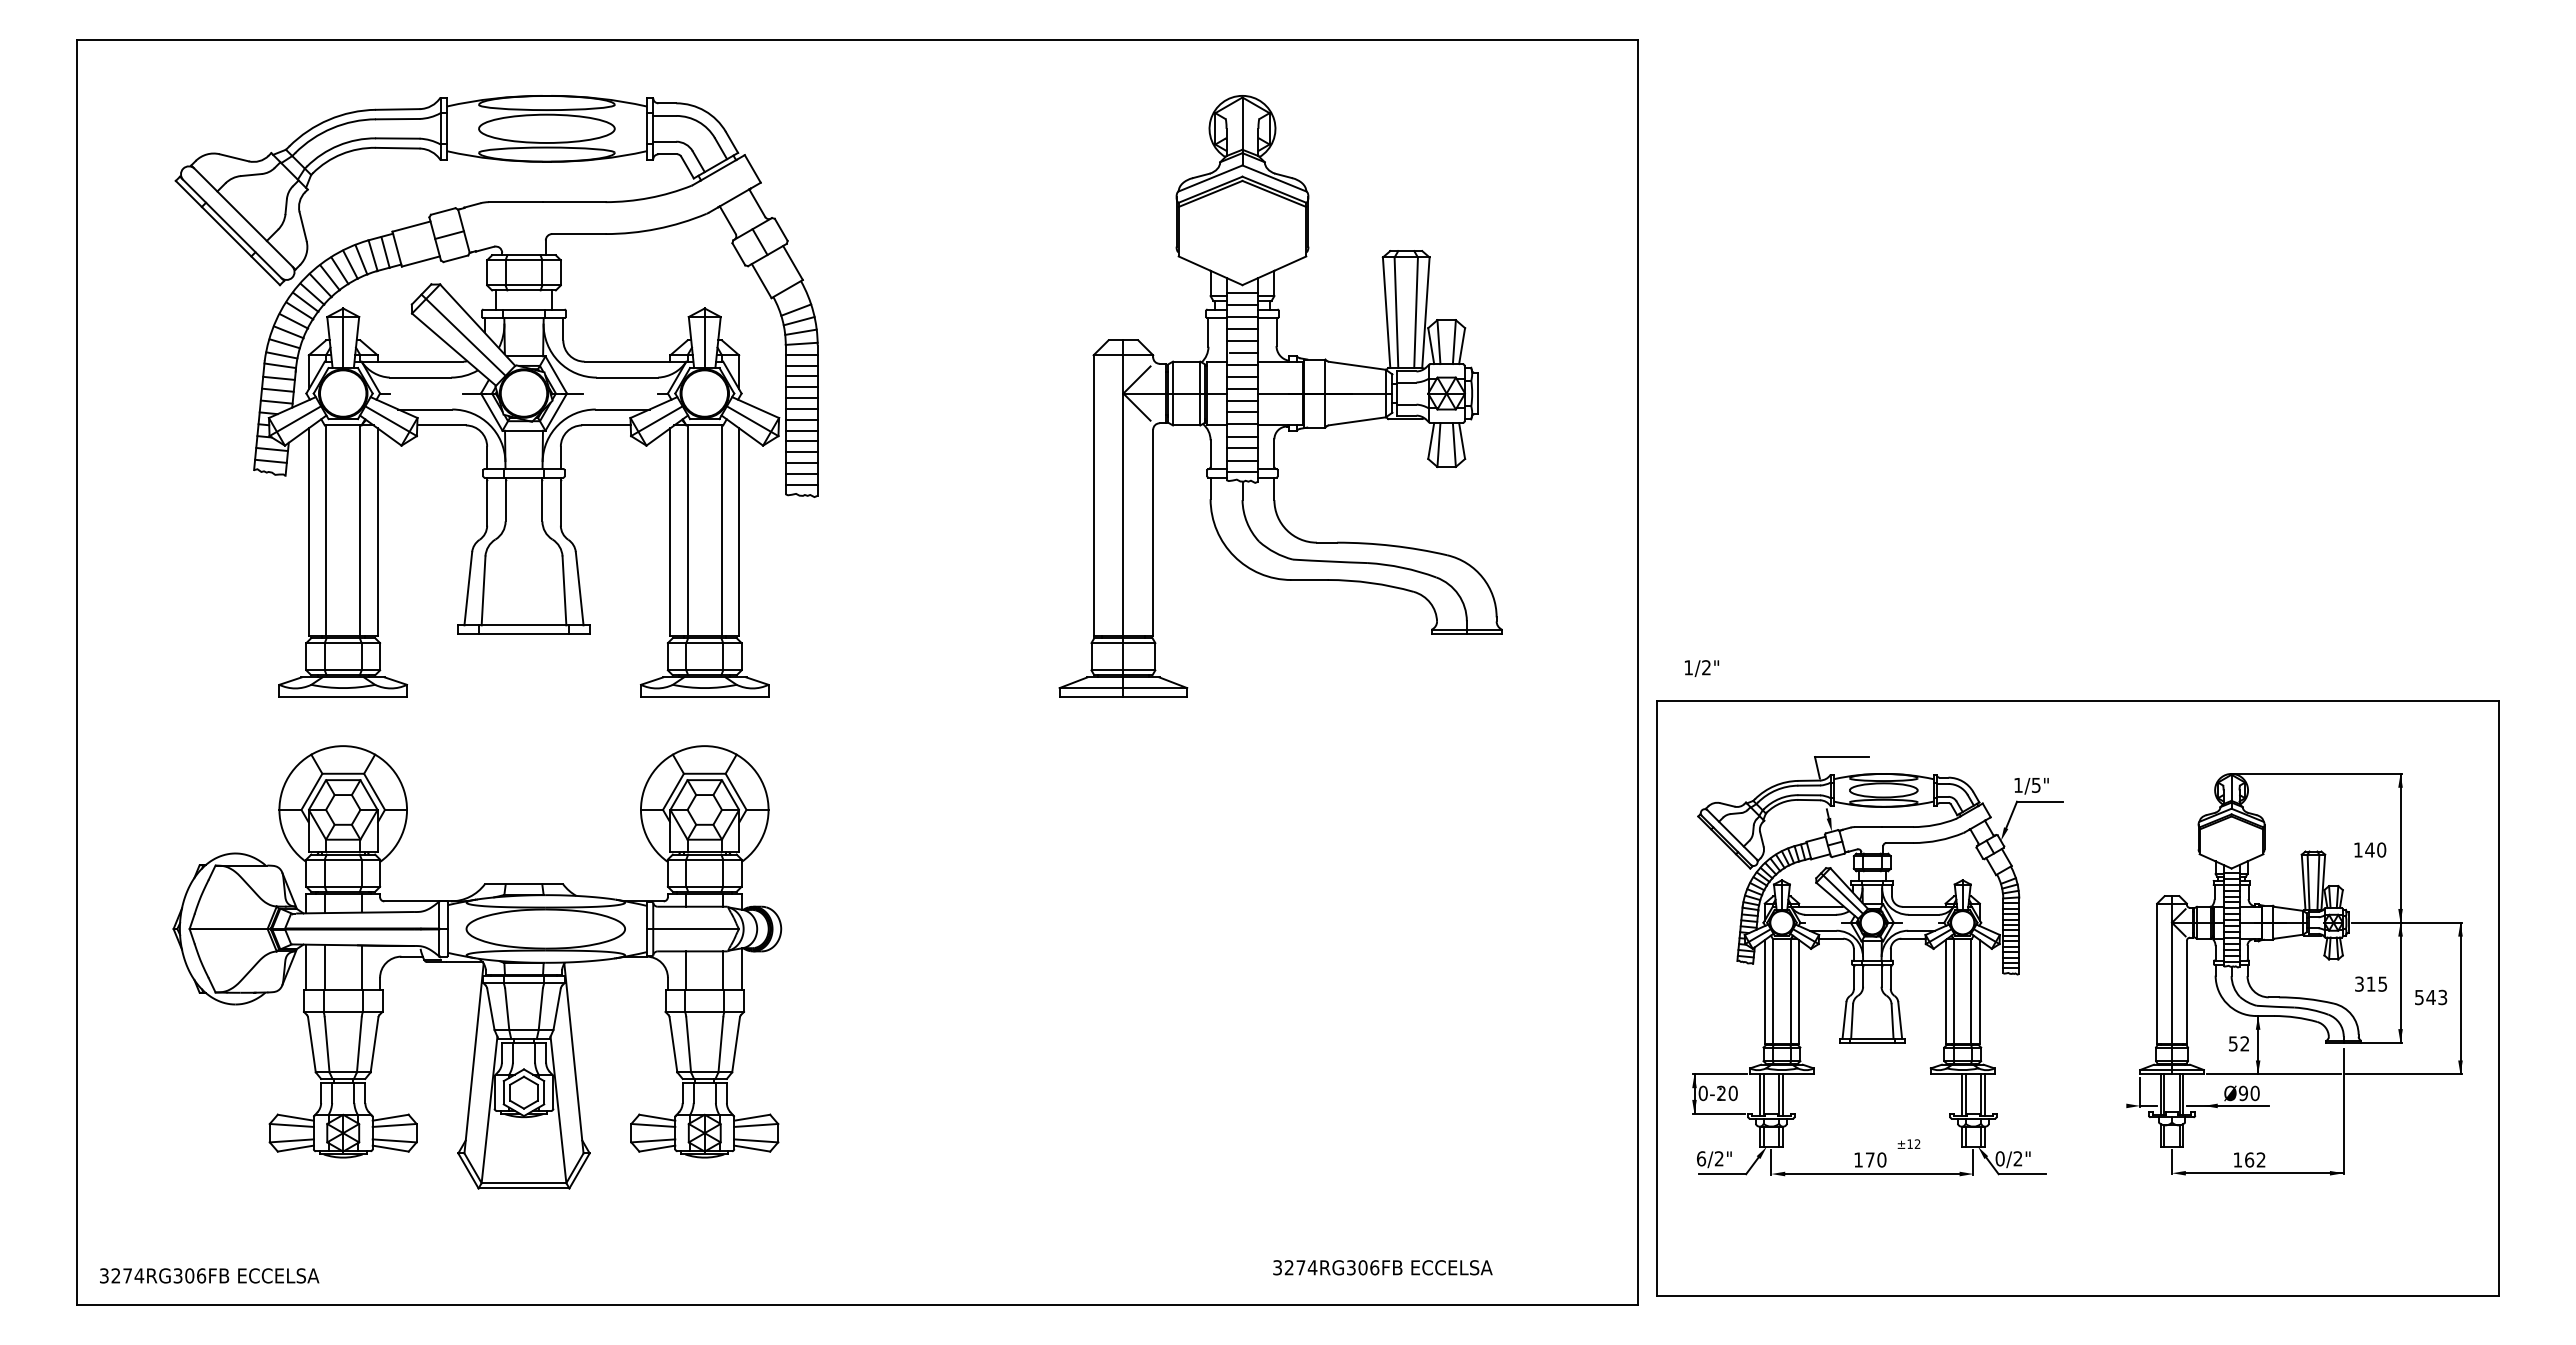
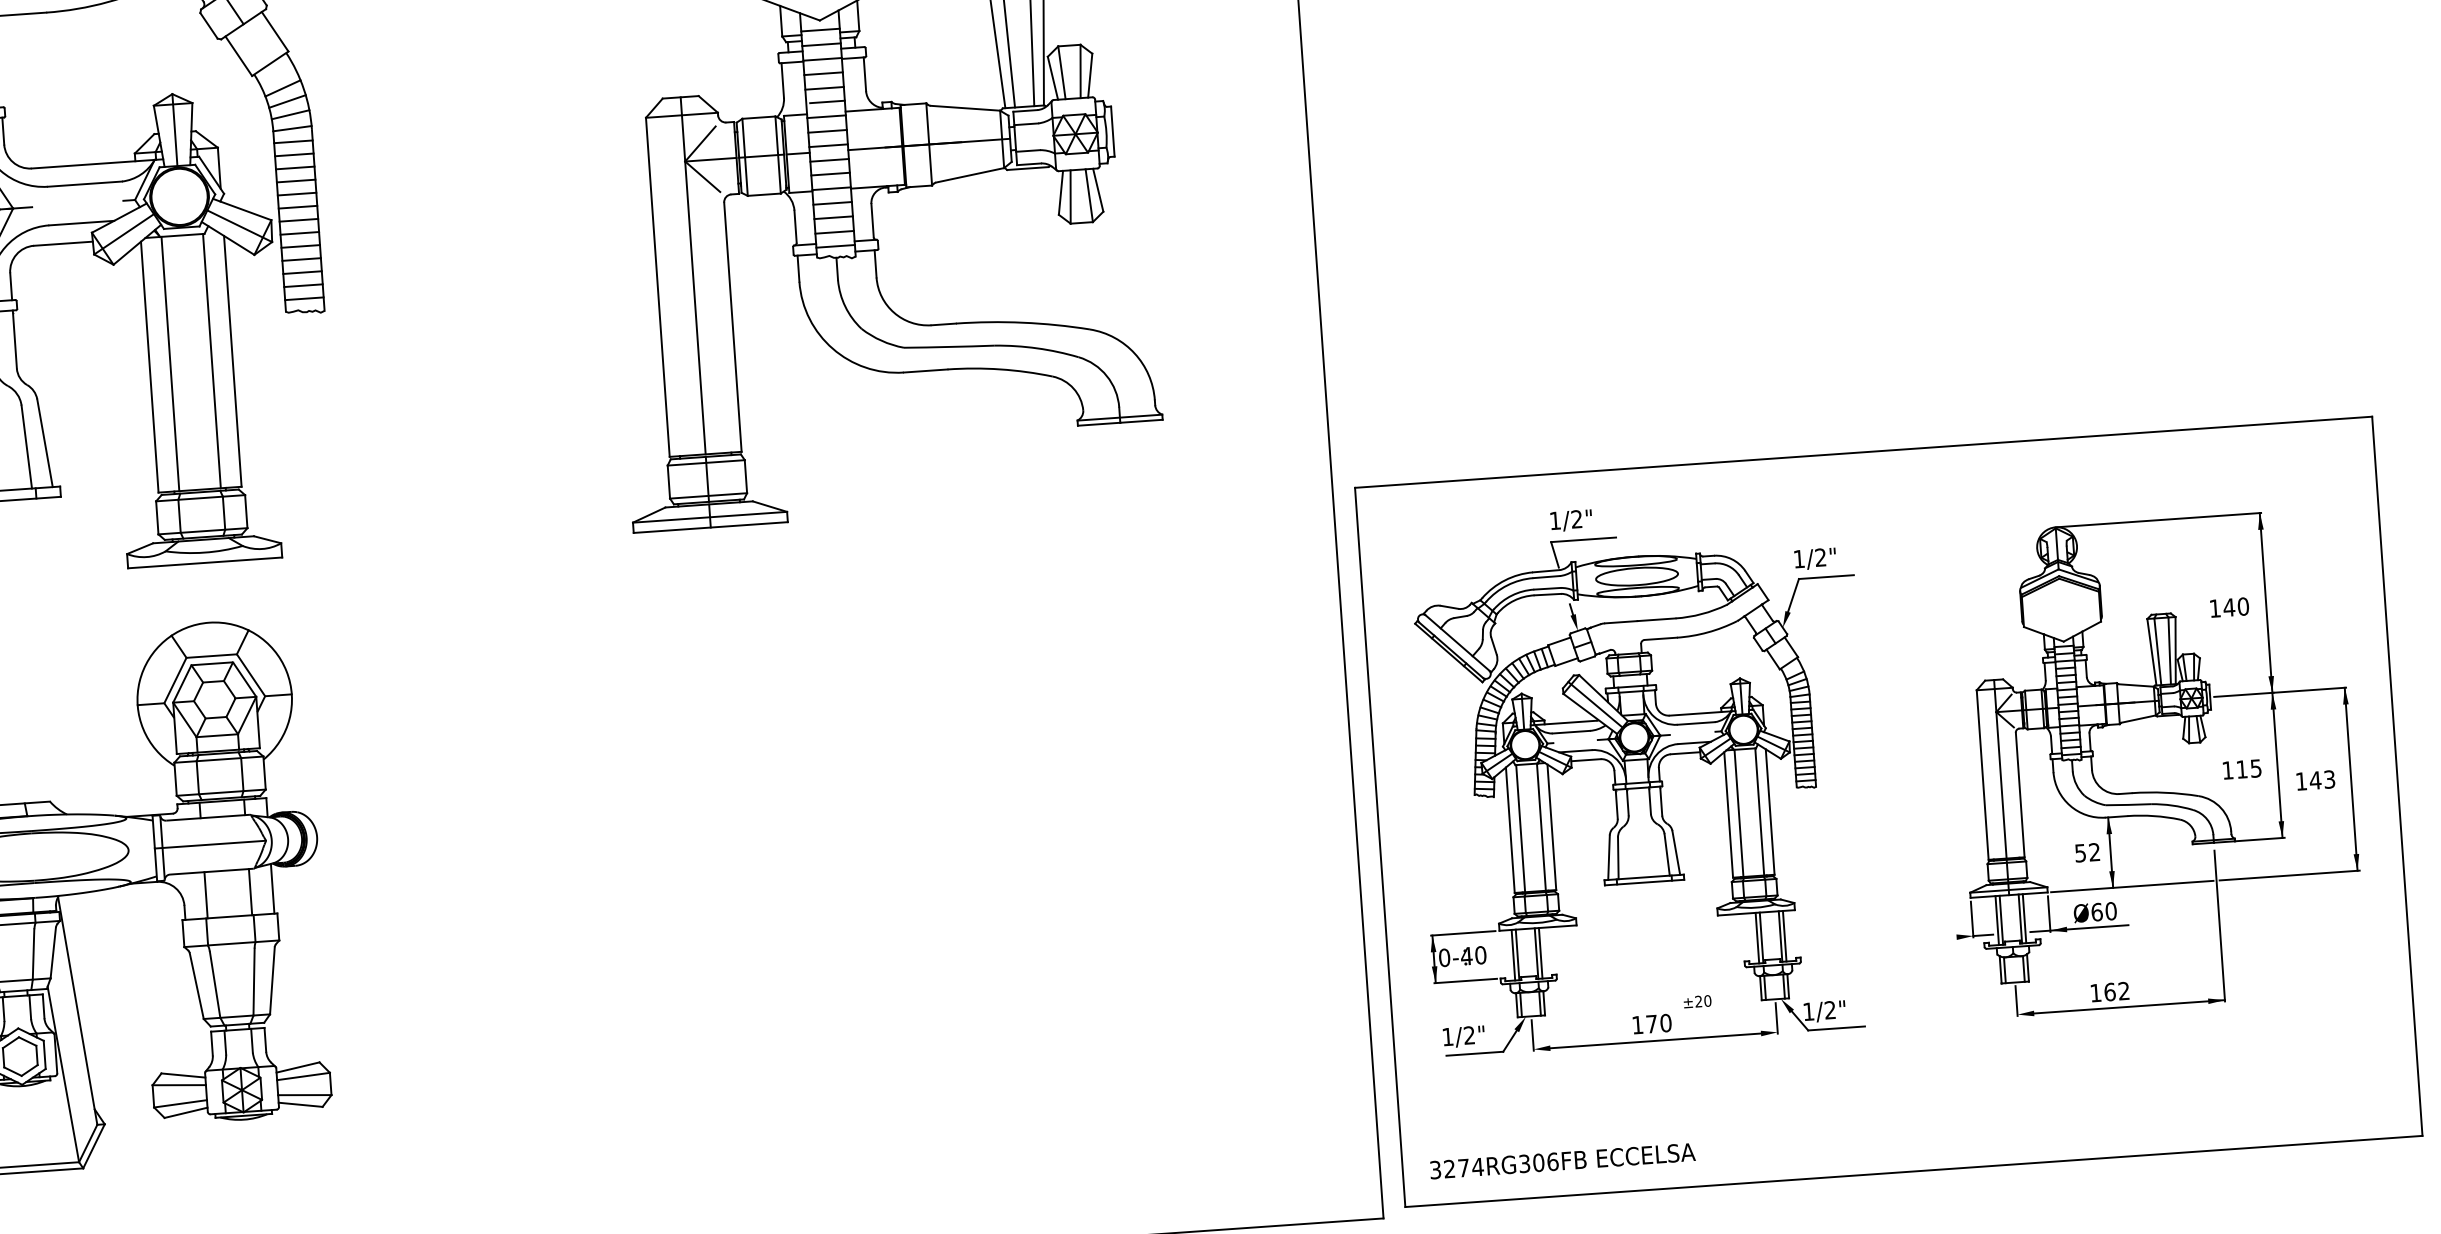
text: (1701, 668) -> (1570, 520), moved
text: (2036, 784) -> (1820, 556), 1/5" -> 1/2"
text: (2359, 983) -> (2227, 769), 315 -> 115
text: (2419, 997) -> (2301, 781), 543 -> 143
text: (1721, 1092) -> (1466, 955), 0-20 -> 0-40
line: (2203, 1092) -> (2048, 914), added
text: (2243, 1093) -> (2097, 912), Ø90 -> Ø60
text: (1913, 1144) -> (1702, 1001), ±12 -> ±20
text: (1701, 1158) -> (1447, 1036), 6/2" -> 1/2"
text: (1999, 1158) -> (1807, 1011), 0/2" -> 1/2"
text: (1382, 1267) -> (1562, 1160), moved

